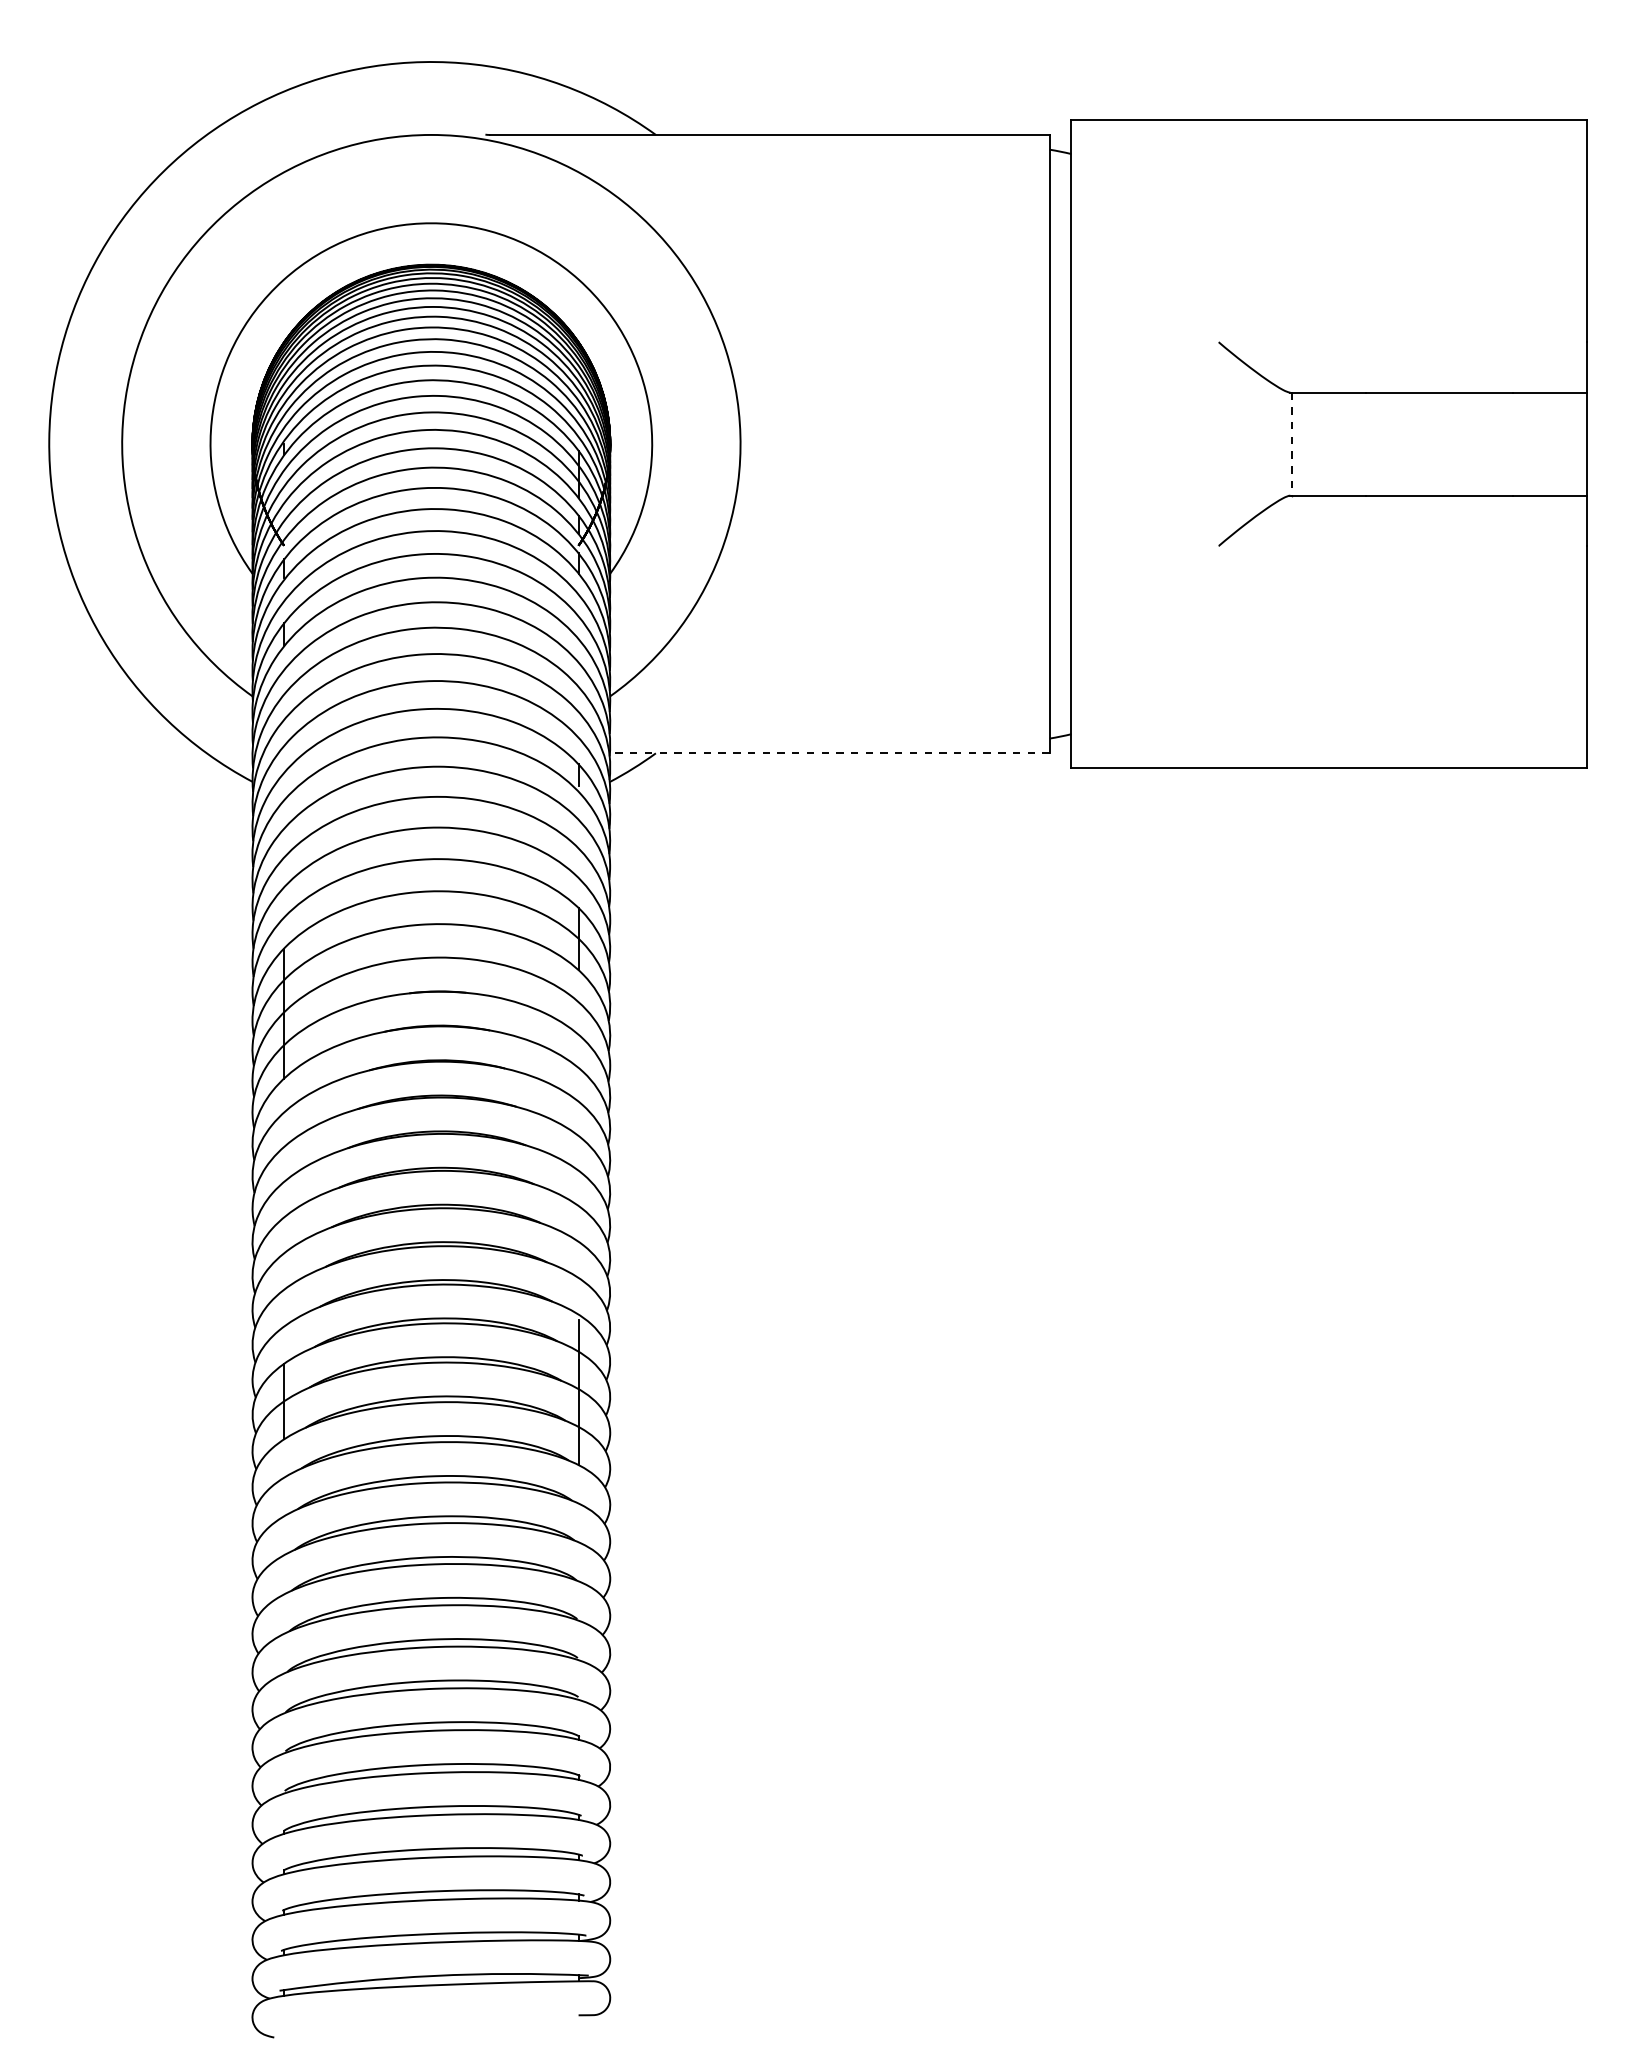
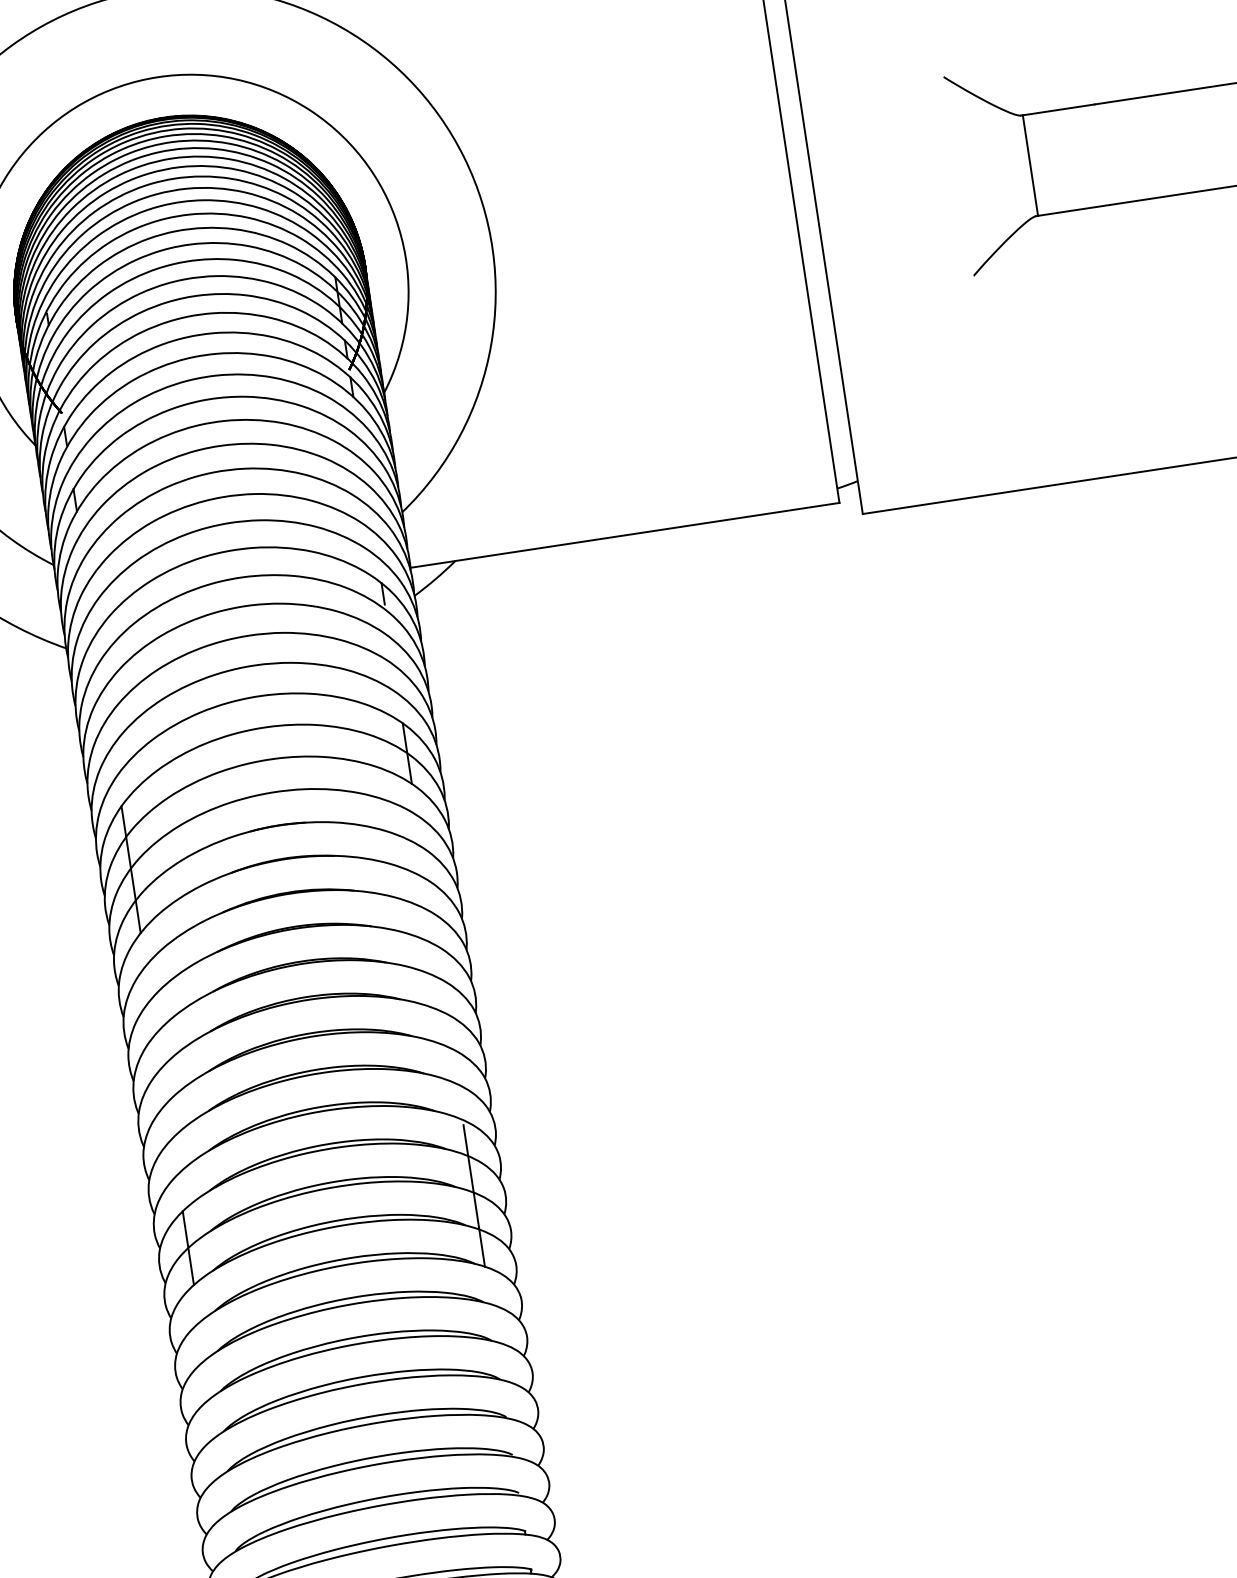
line: (1292, 444) -> (1030, 165), dashed -> solid
line: (829, 753) -> (624, 535), dashed -> solid

